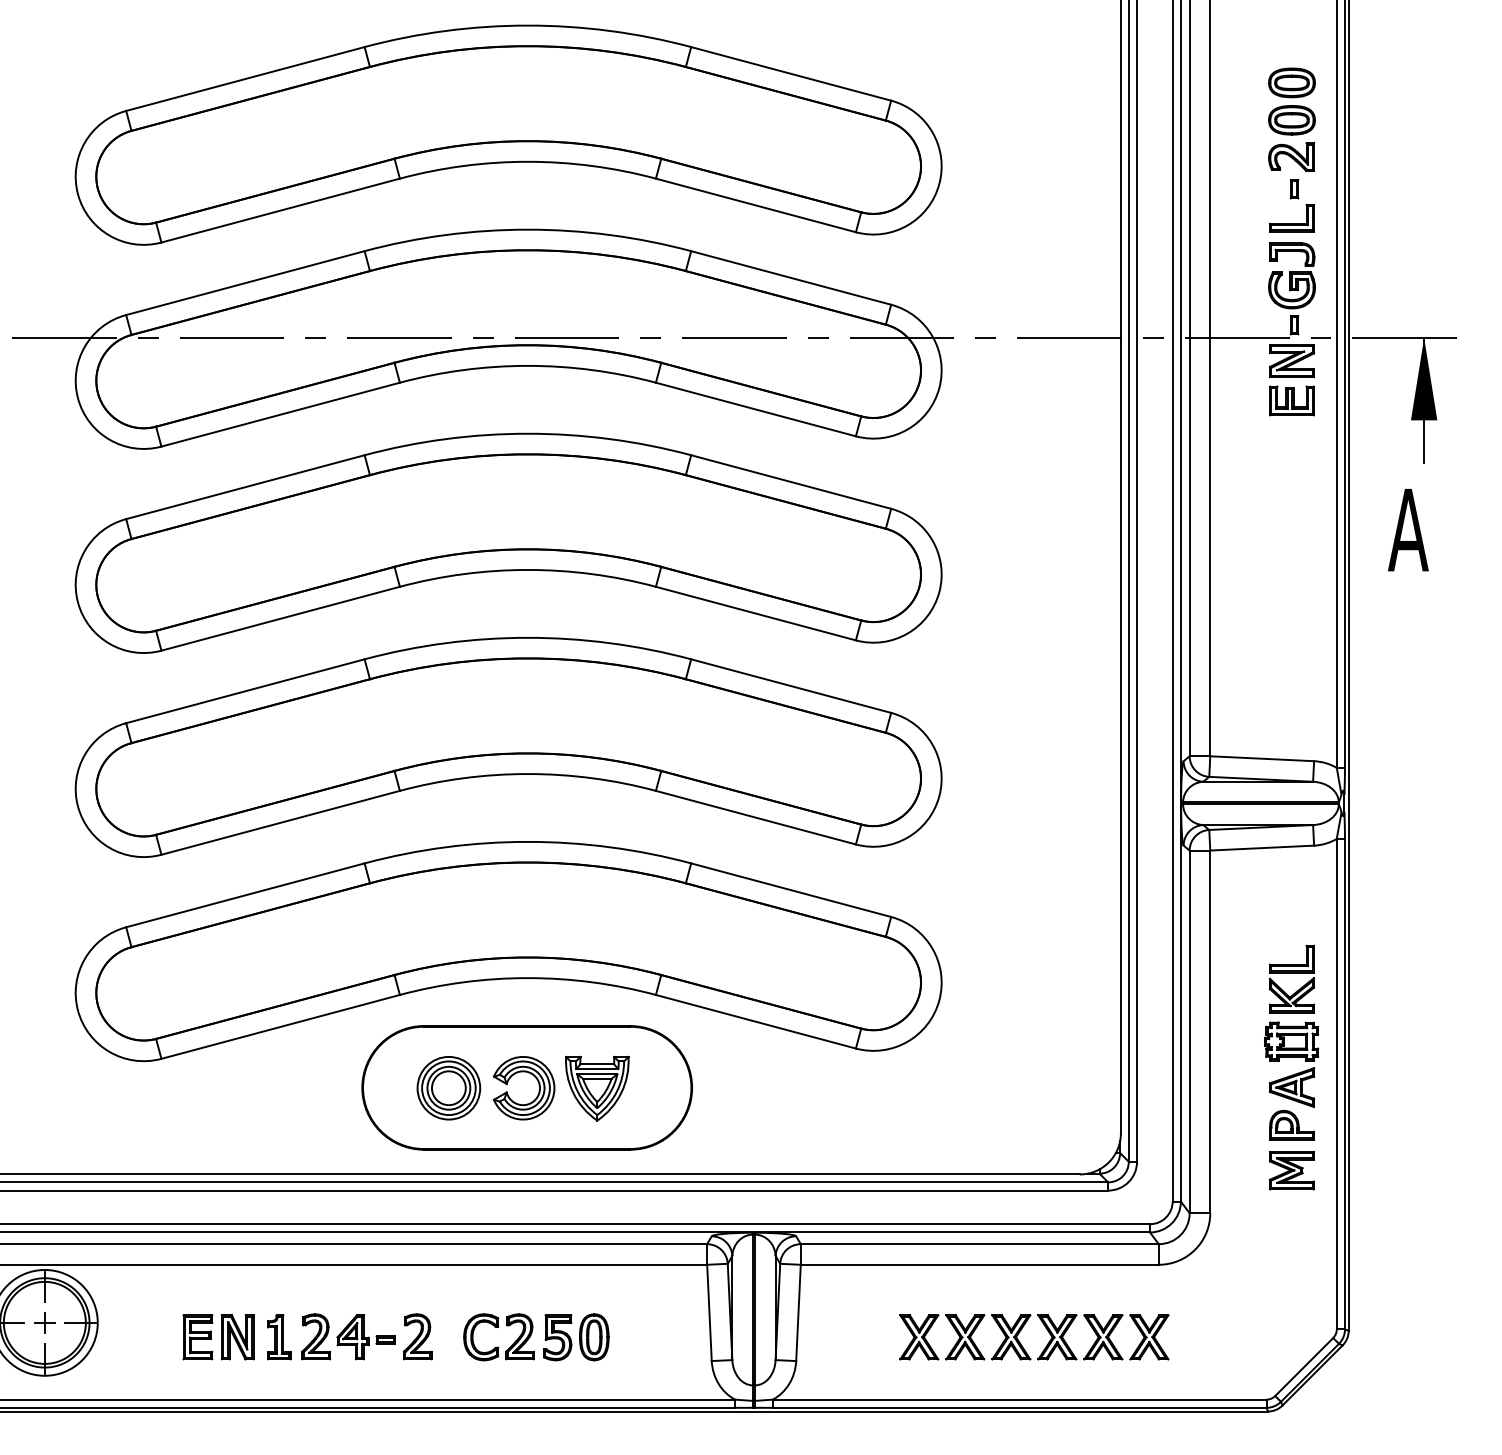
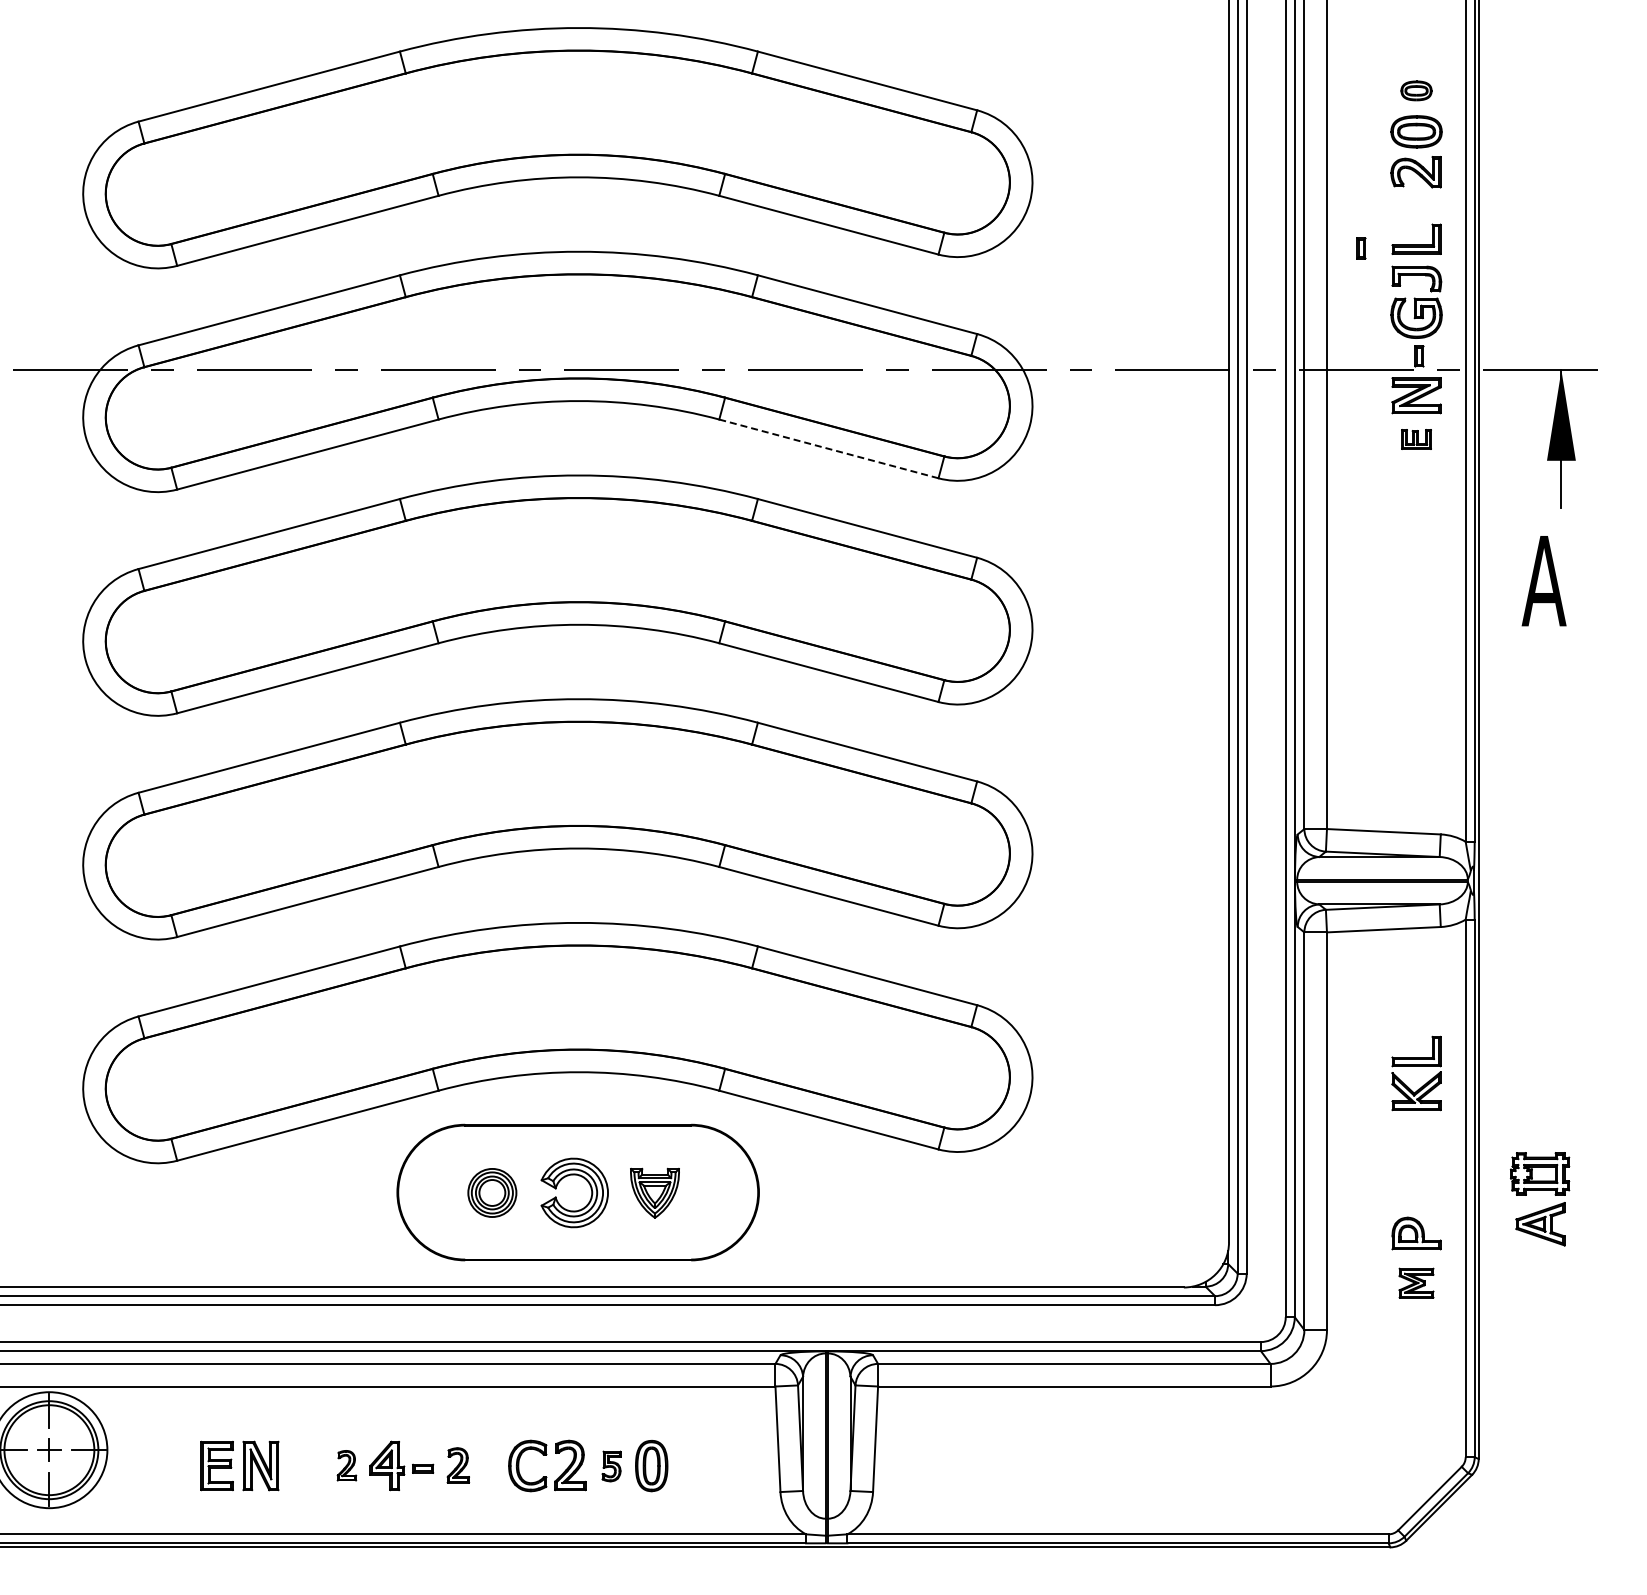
part: (1291, 82) -> (1416, 90), size x0.6
part: (1294, 189) -> (1361, 248), moved
part: (1291, 400) -> (1416, 439), size x0.6
line: (755, 409) -> (828, 448), solid -> dashed
part: (1291, 1056) -> (1540, 1190), moved
part: (449, 1087) -> (492, 1192), size x0.7
part: (596, 1087) -> (654, 1192), size x0.7
part: (1291, 1169) -> (1416, 1282), size x0.7
part: (1022, 1328) -> (1121, 1456), removed
part: (279, 1336) -> (306, 1465), removed
part: (315, 1336) -> (346, 1465), size x0.6
part: (418, 1336) -> (458, 1465), size x0.7
part: (557, 1337) -> (611, 1466), size x0.6

